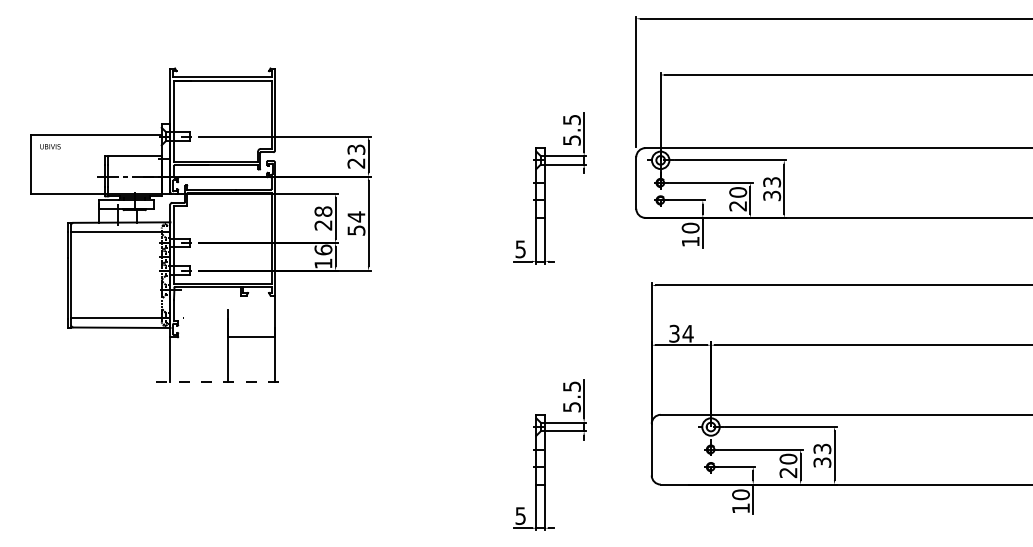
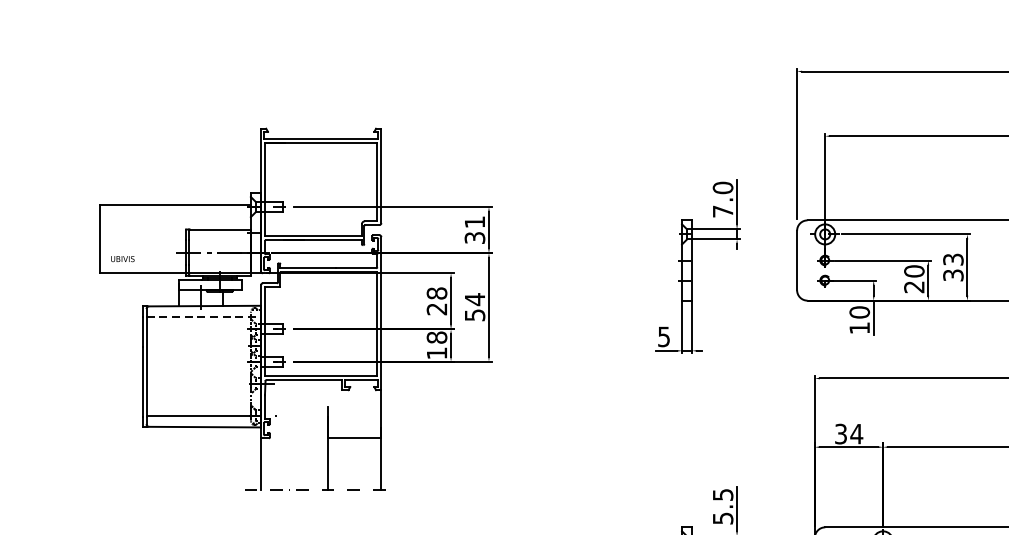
text: (571, 129) -> (722, 198), 5.5 -> 7.0
text: (50, 146) -> (122, 258), moved
text: (356, 156) -> (475, 230), 23 -> 31
line: (120, 231) -> (203, 316), solid -> dashed
text: (323, 249) -> (437, 337), 16 -> 18

